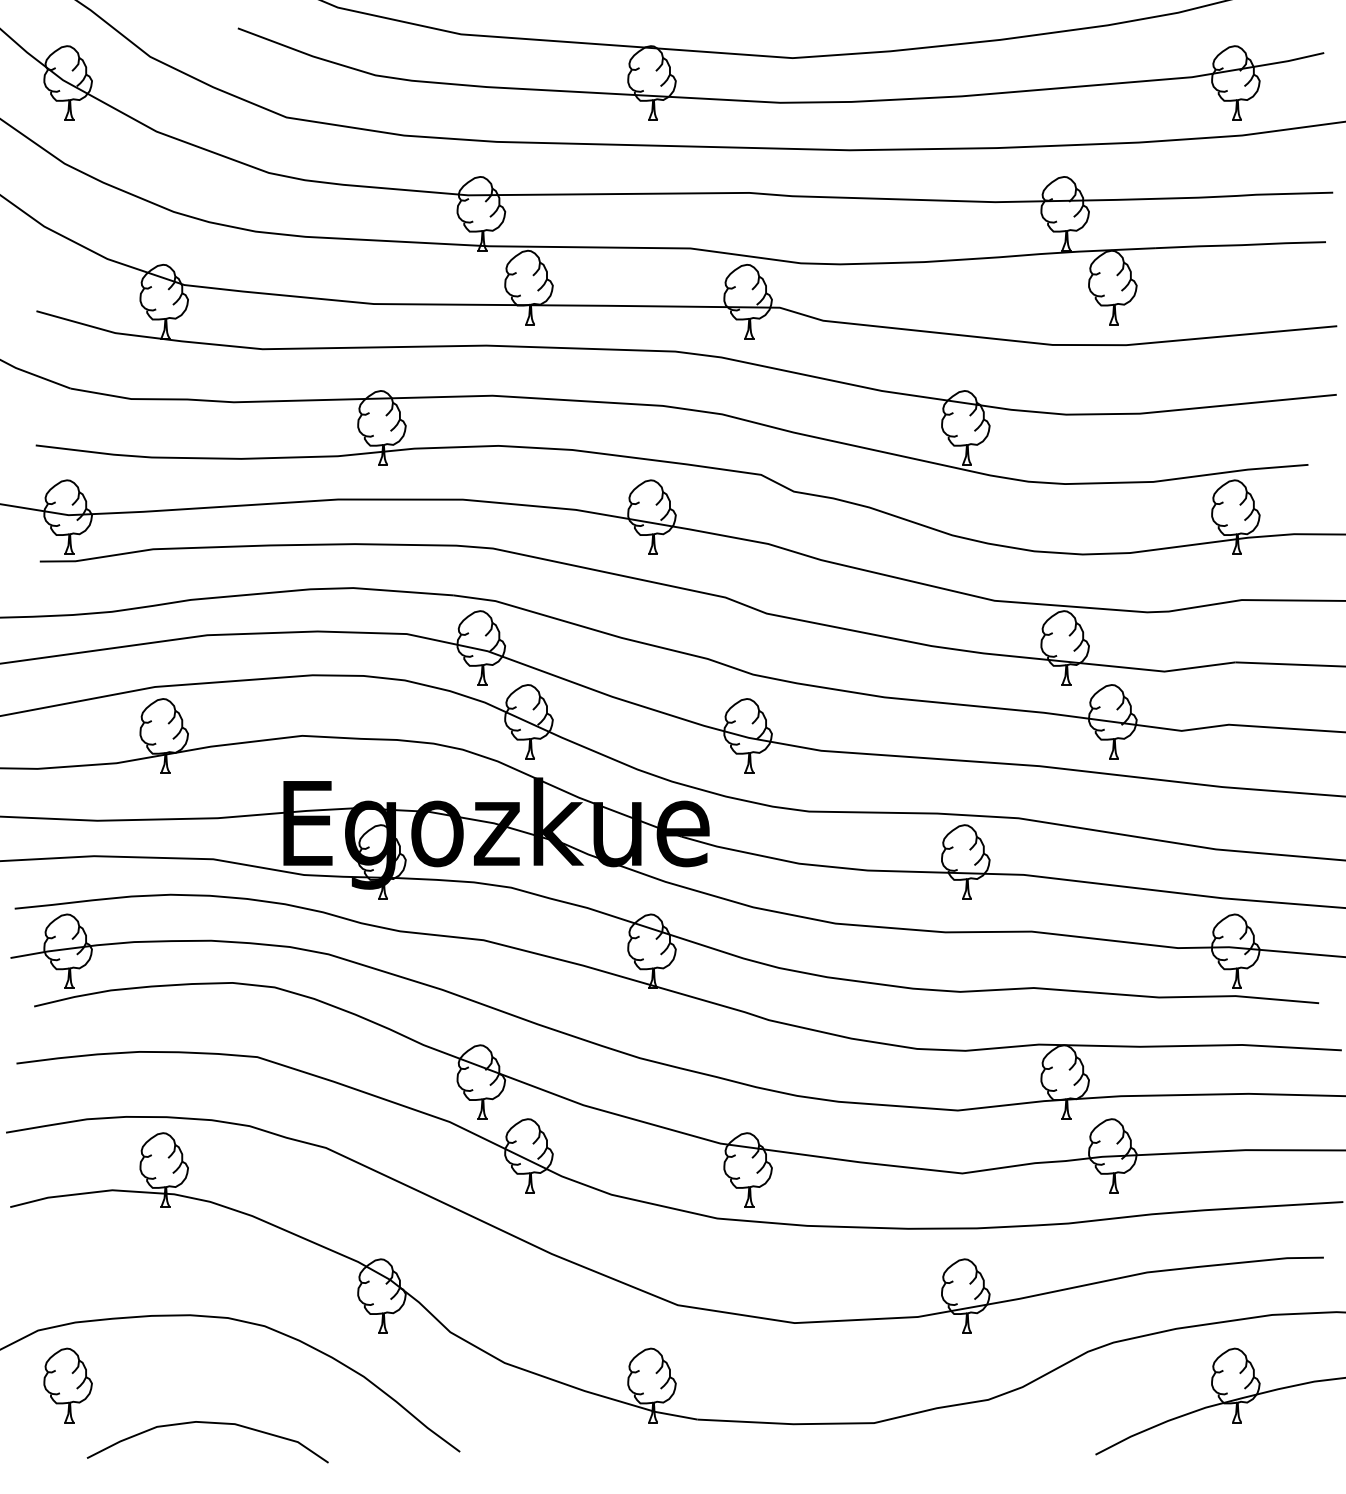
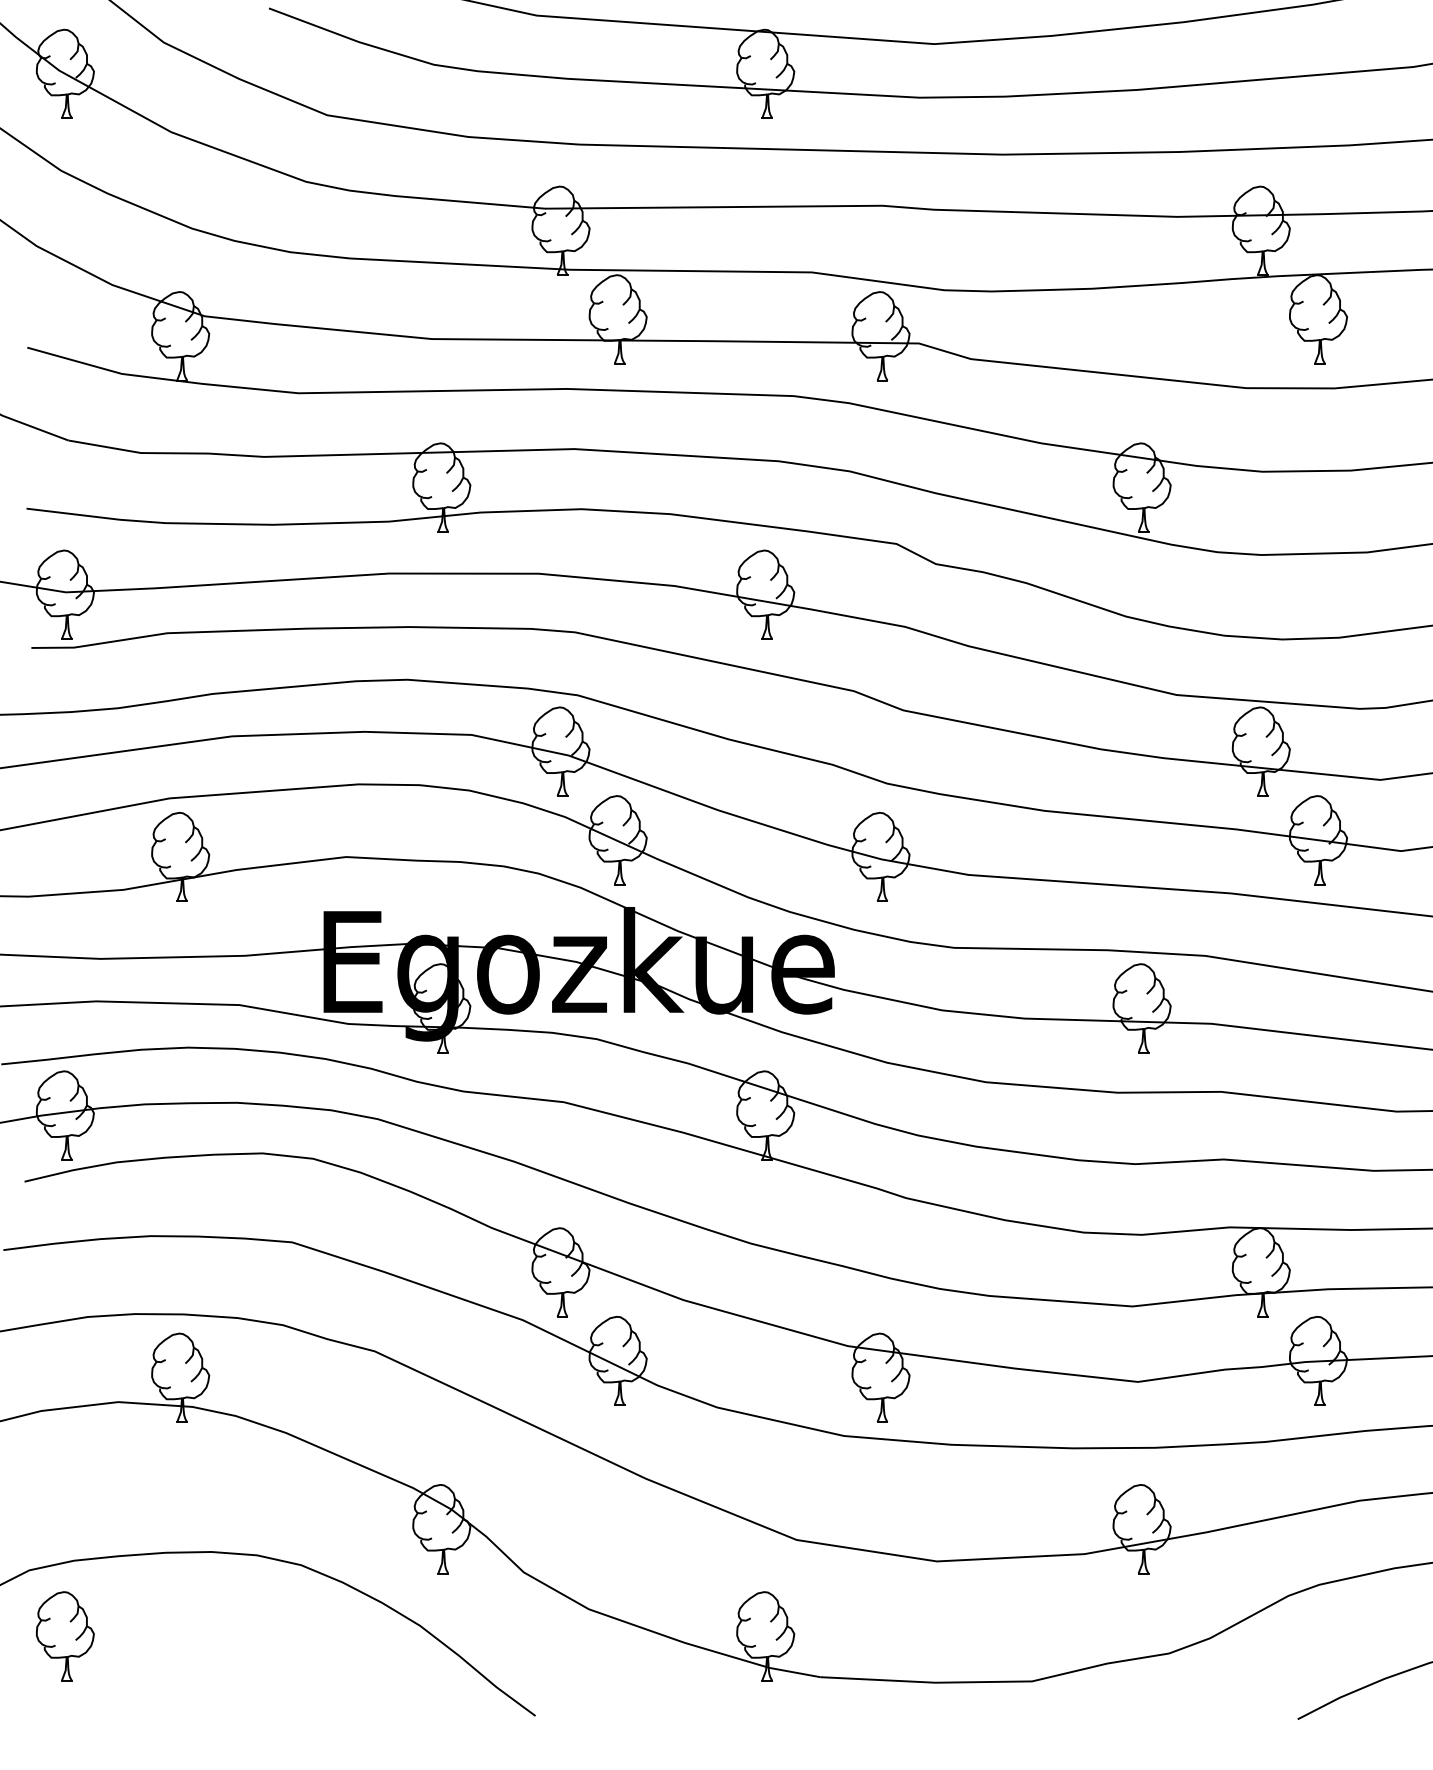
curve: (207, 1423) -> (232, 1681), removed

